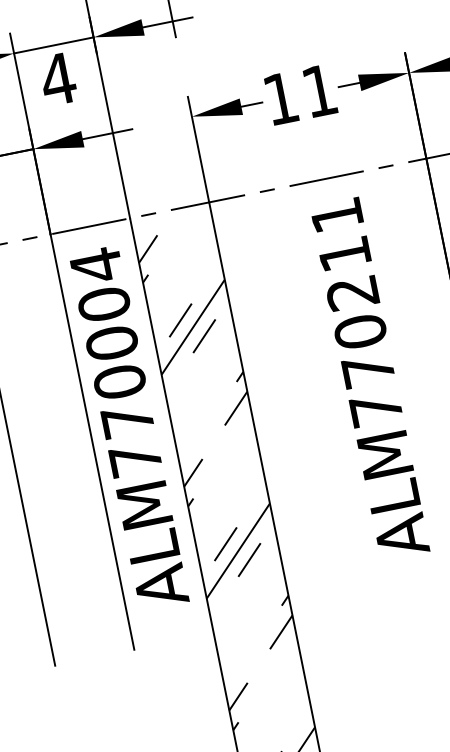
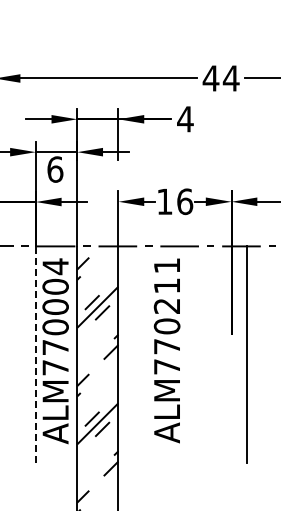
text: (56, 79) -> (54, 169), 4 -> 6
text: (320, 90) -> (185, 201), 11 -> 16
text: (368, 378) -> (166, 350), moved
line: (91, 442) -> (35, 354), solid -> dashed

